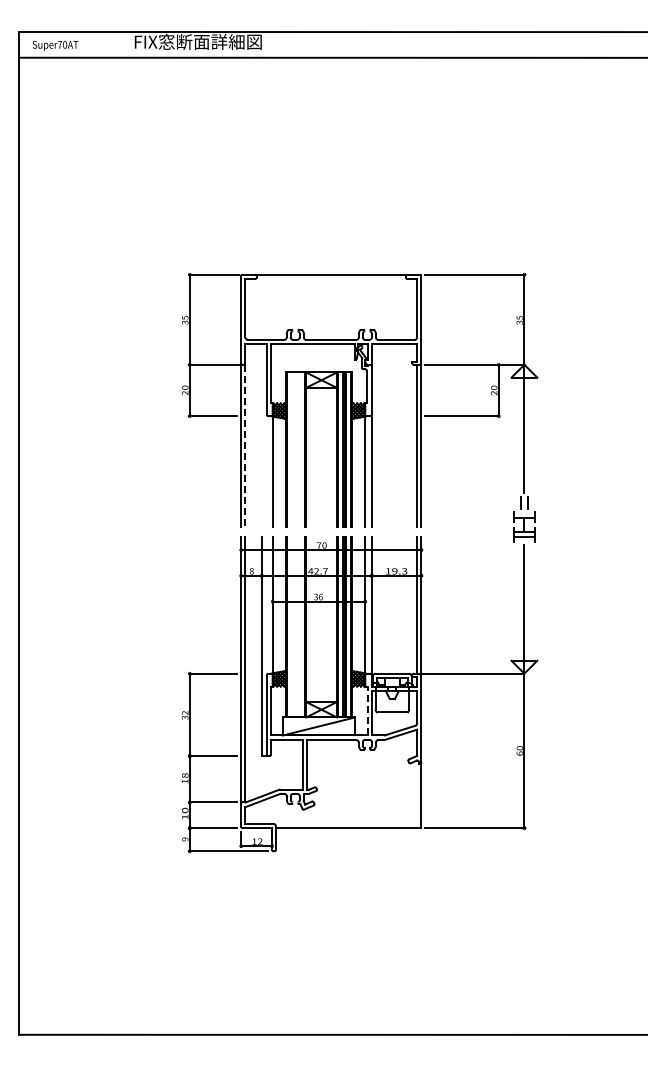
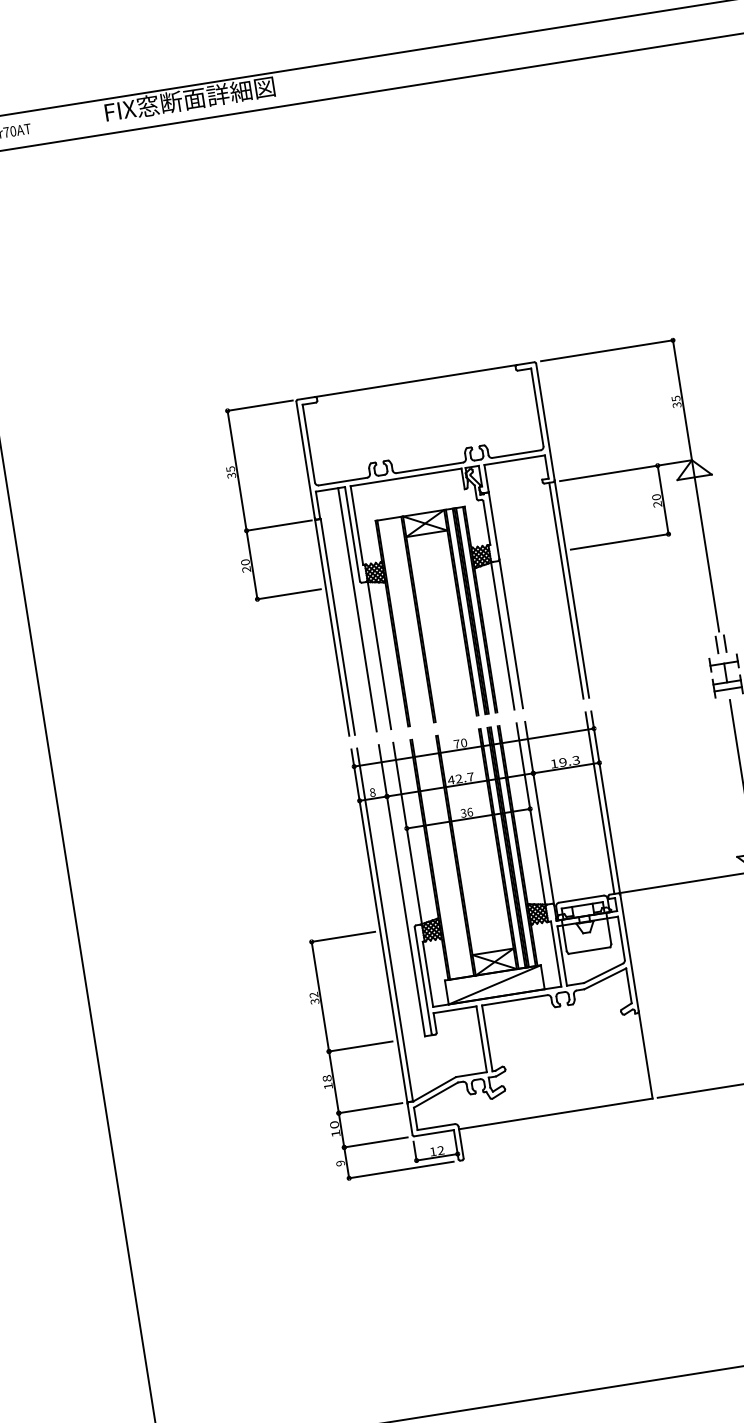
line: (261, 435) -> (357, 609), added
line: (245, 446) -> (338, 627), dashed -> solid
line: (367, 710) -> (556, 953), dashed -> solid

